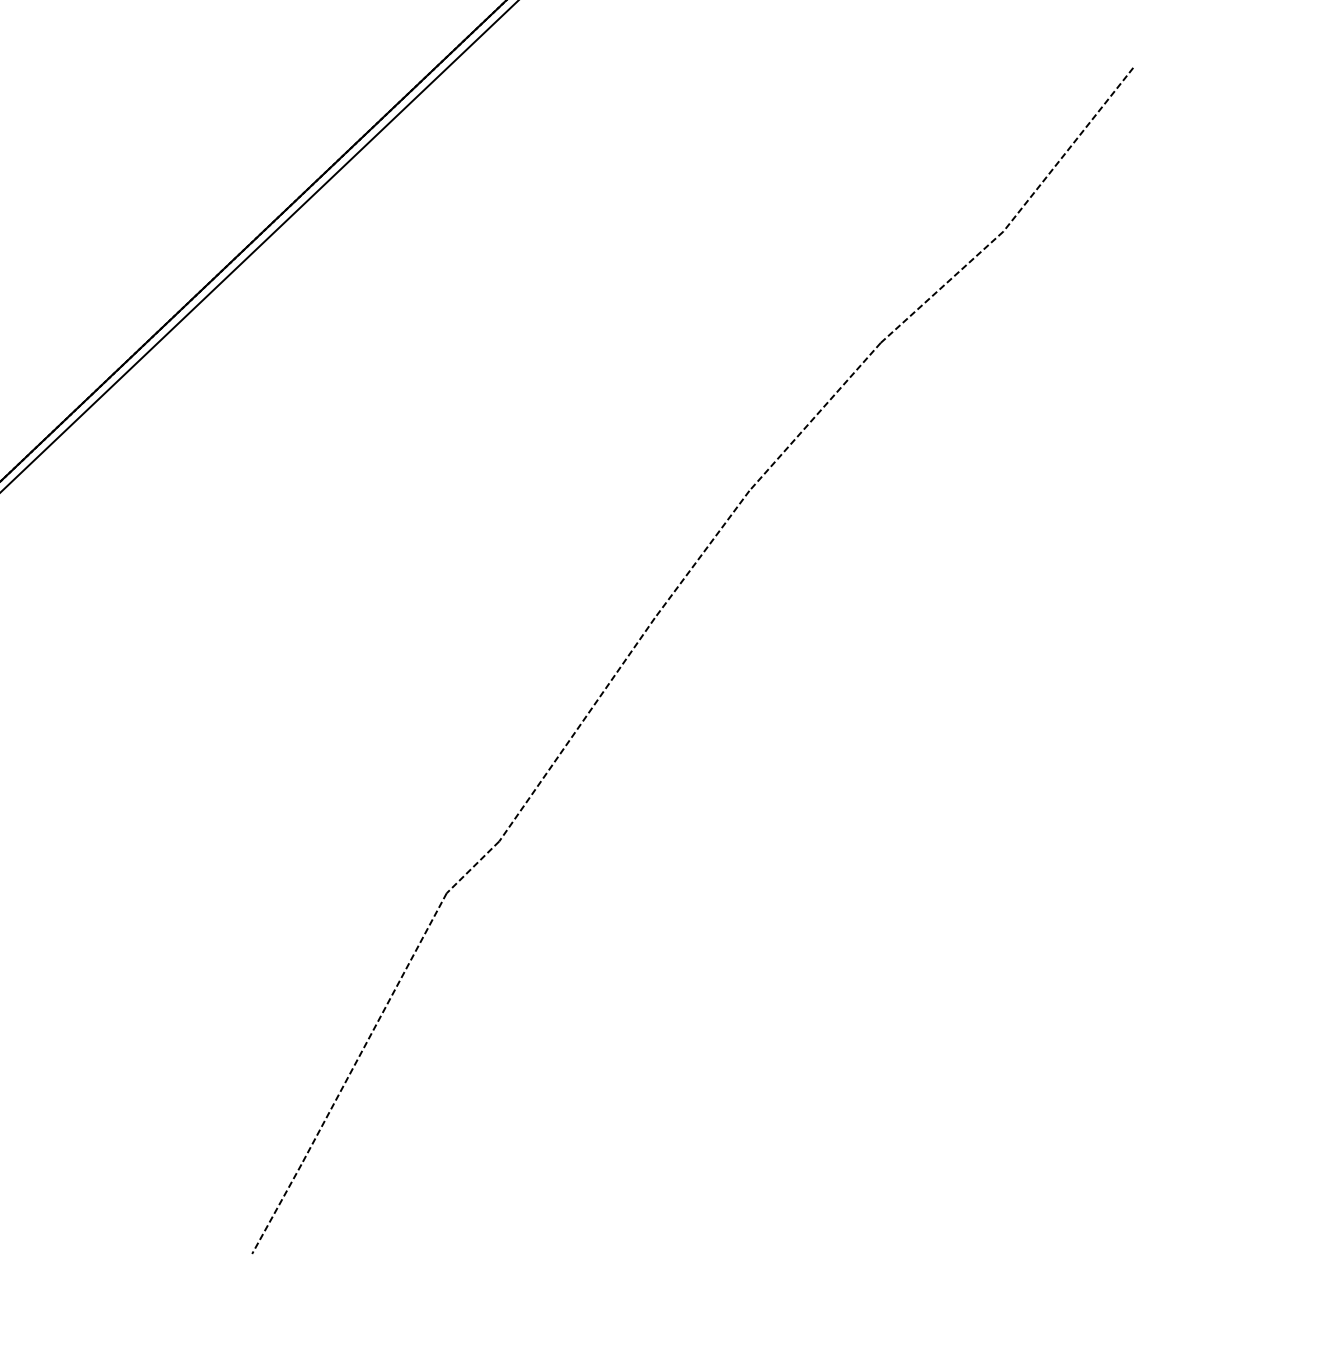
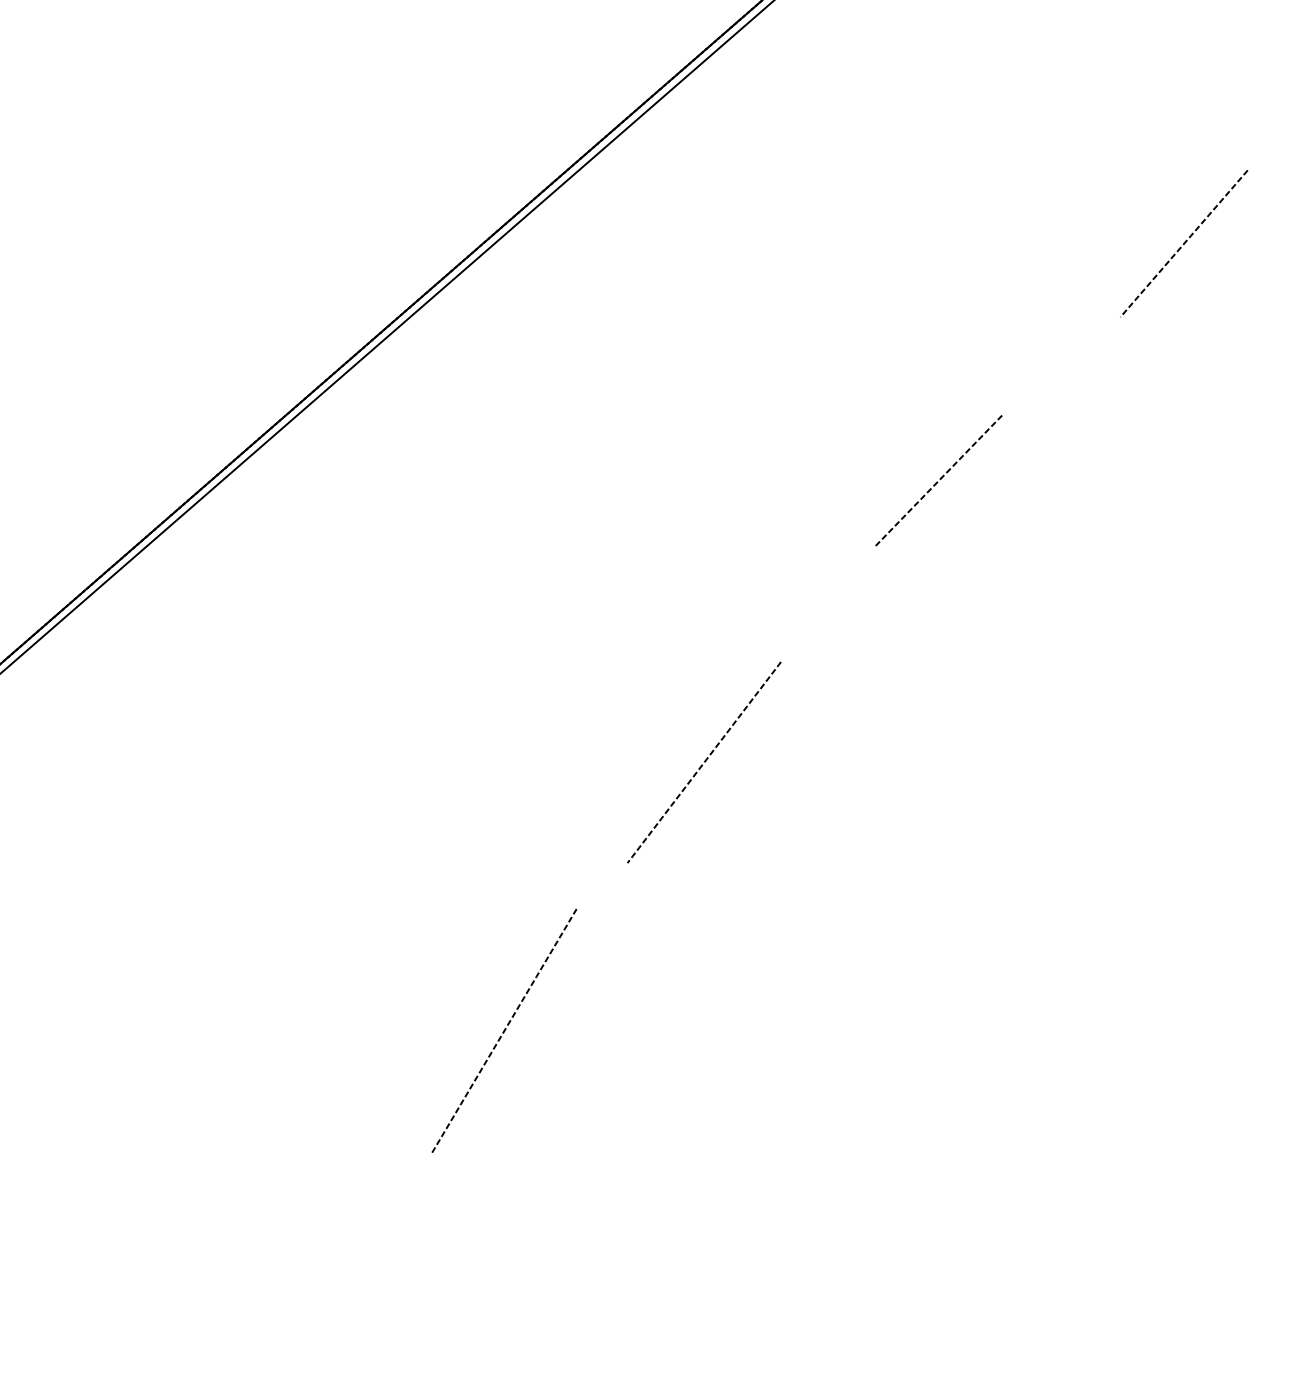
line: (942, 287) -> (1061, 366), removed
line: (702, 554) -> (827, 604), removed
line: (472, 867) -> (601, 886), removed
line: (276, 1209) -> (405, 1195), removed

